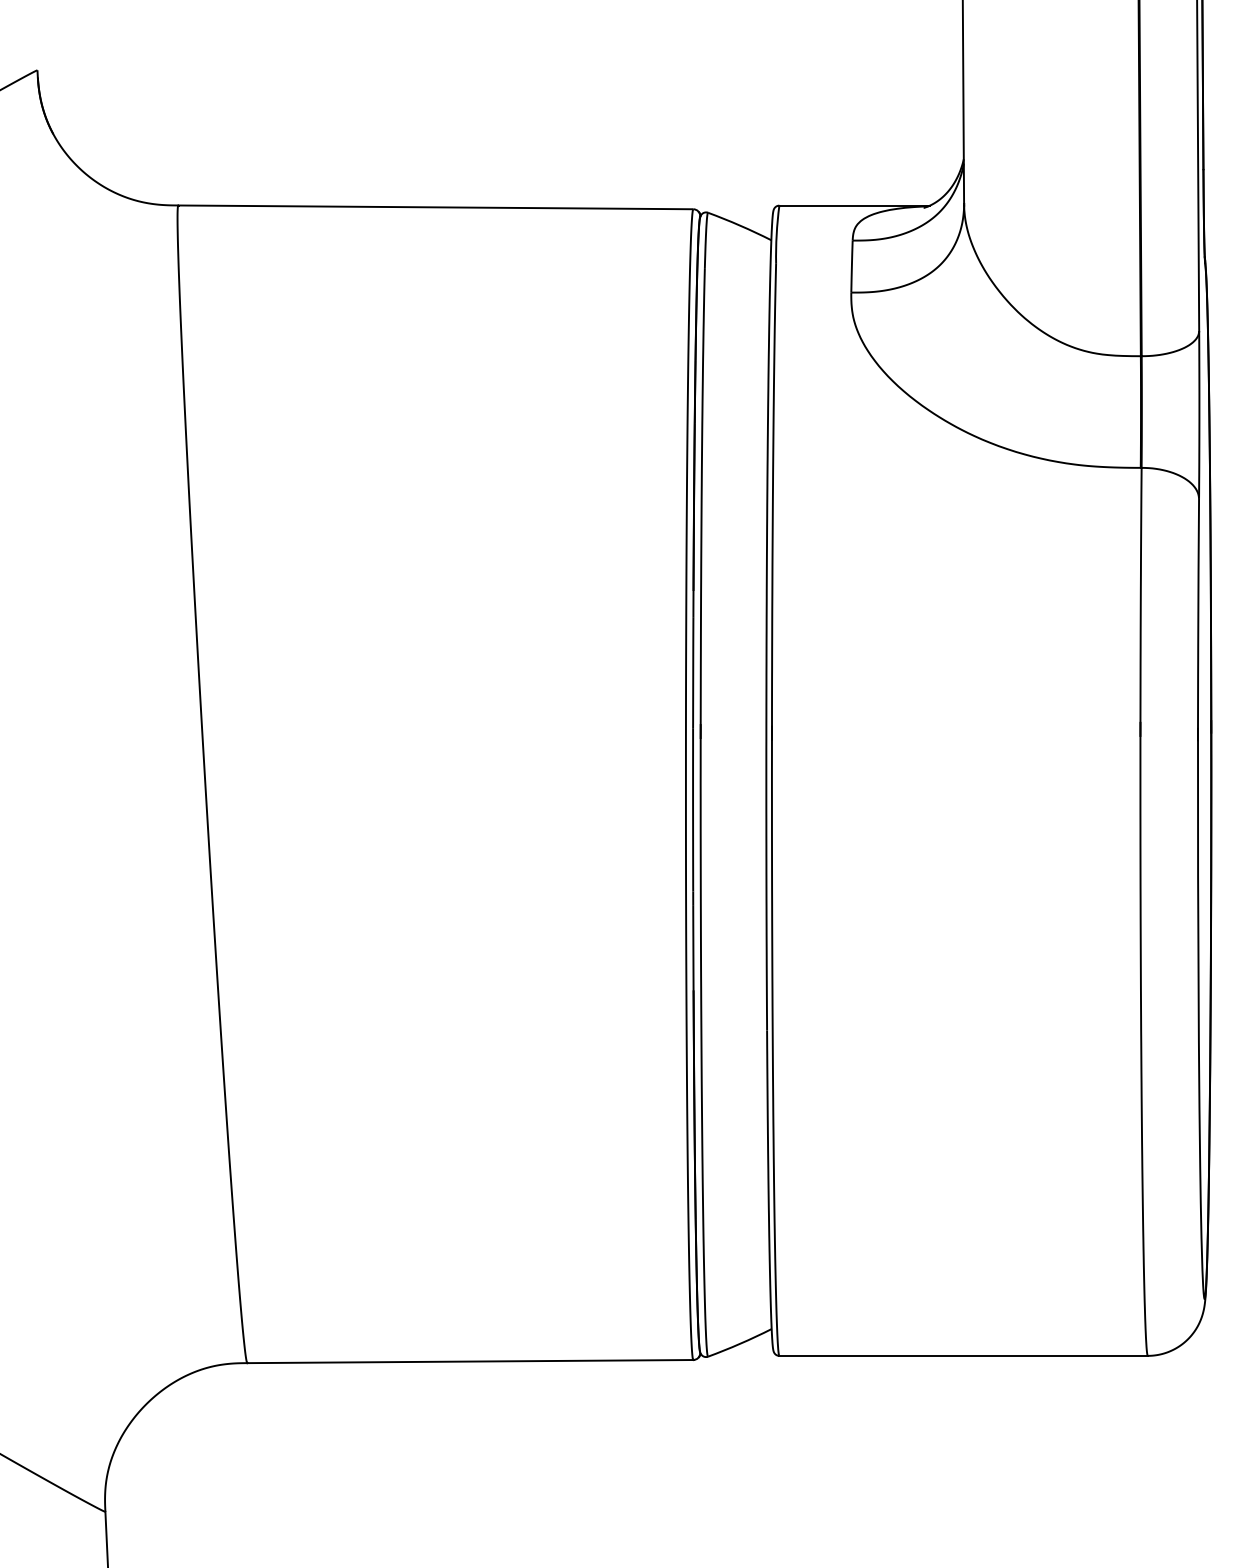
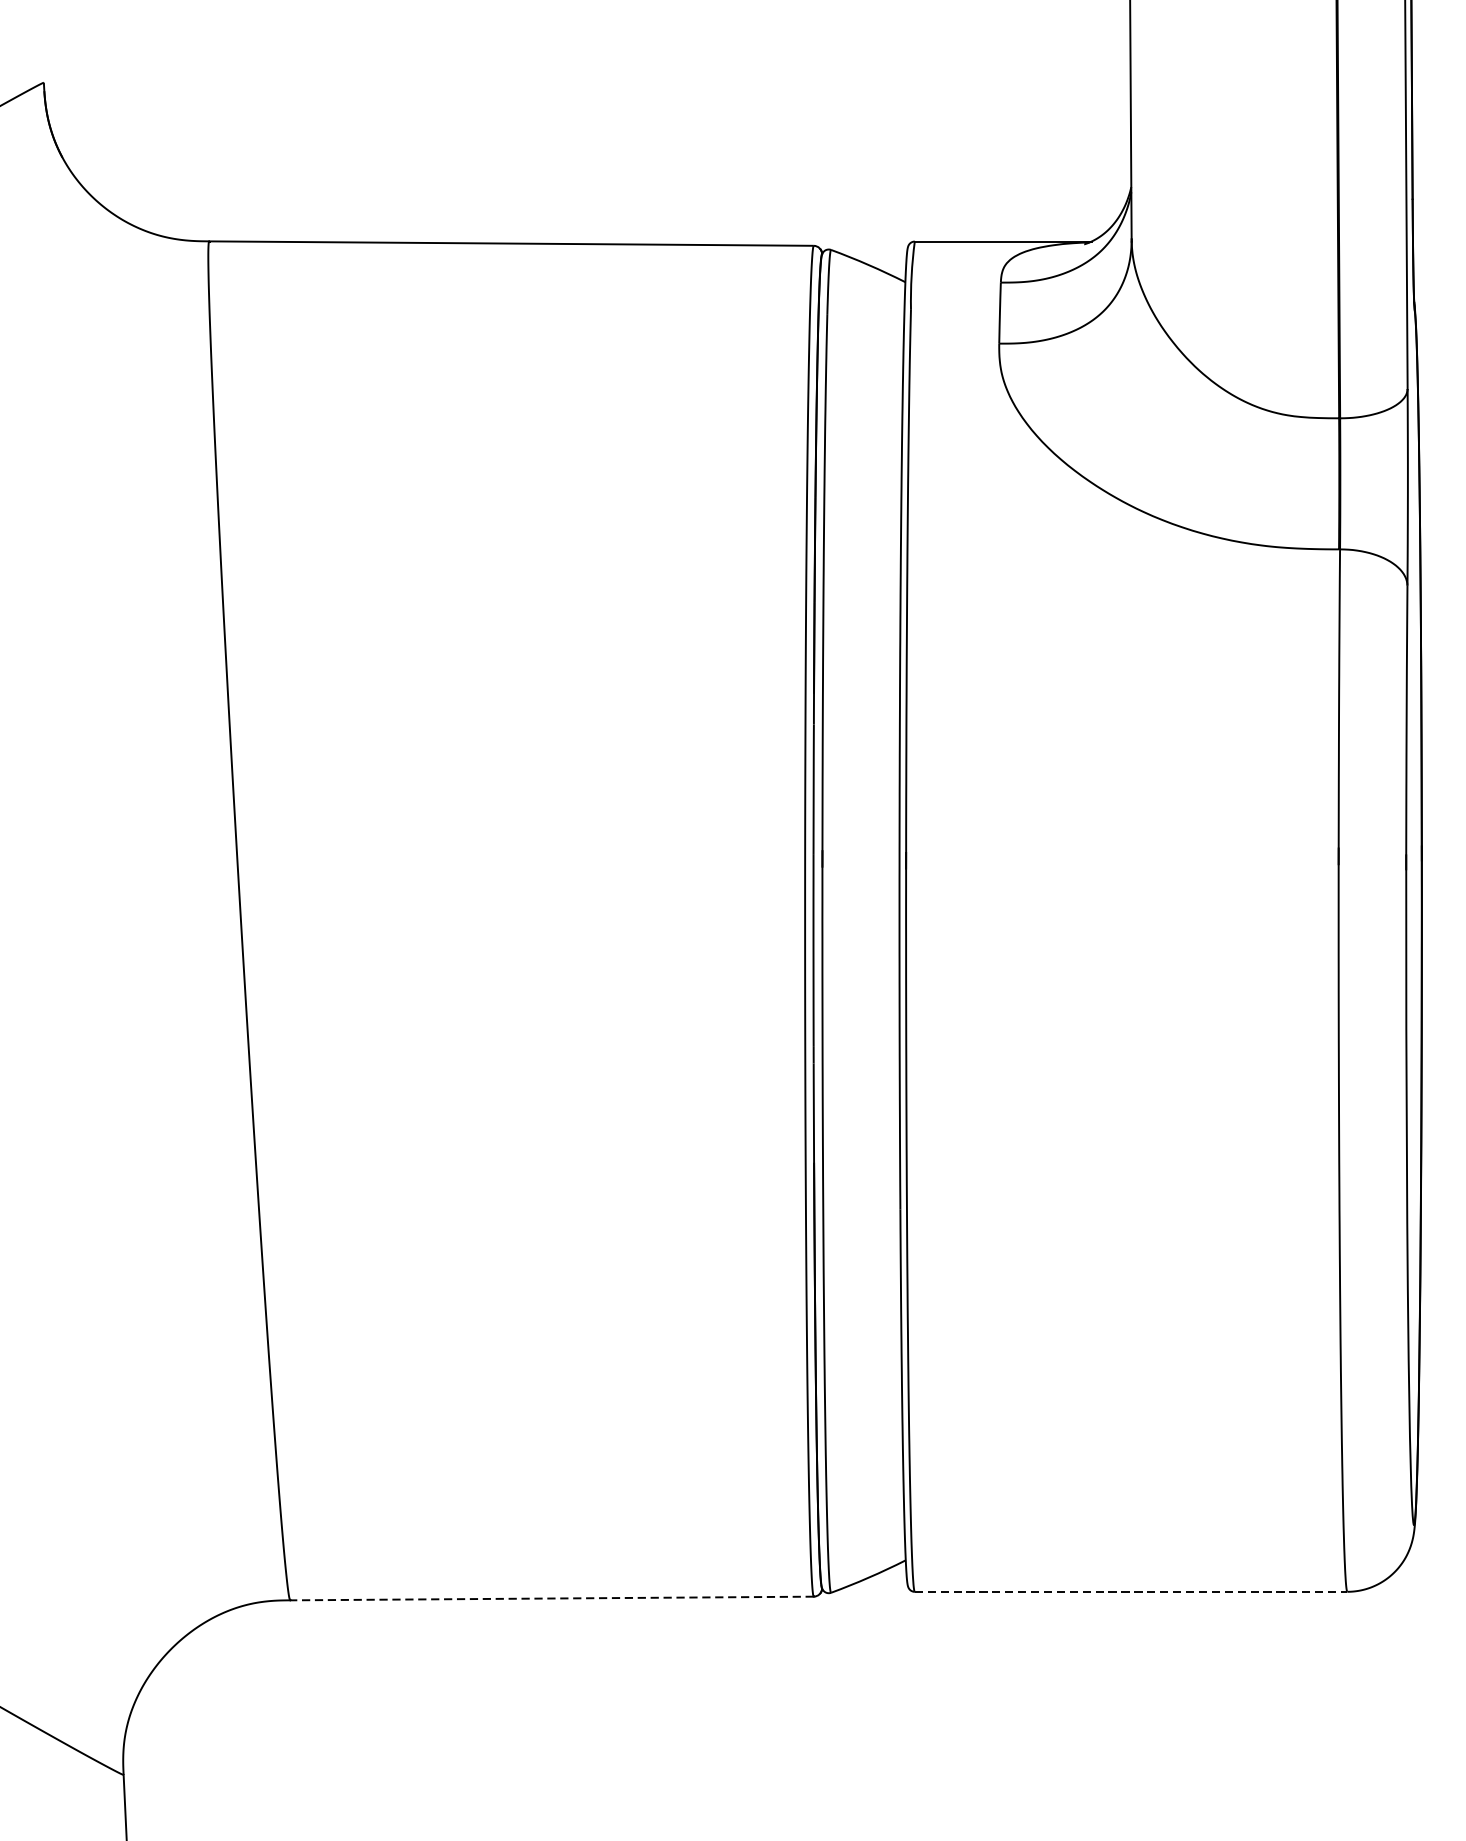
line: (964, 1355) -> (1132, 1591), solid -> dashed
line: (469, 1361) -> (551, 1598), solid -> dashed

